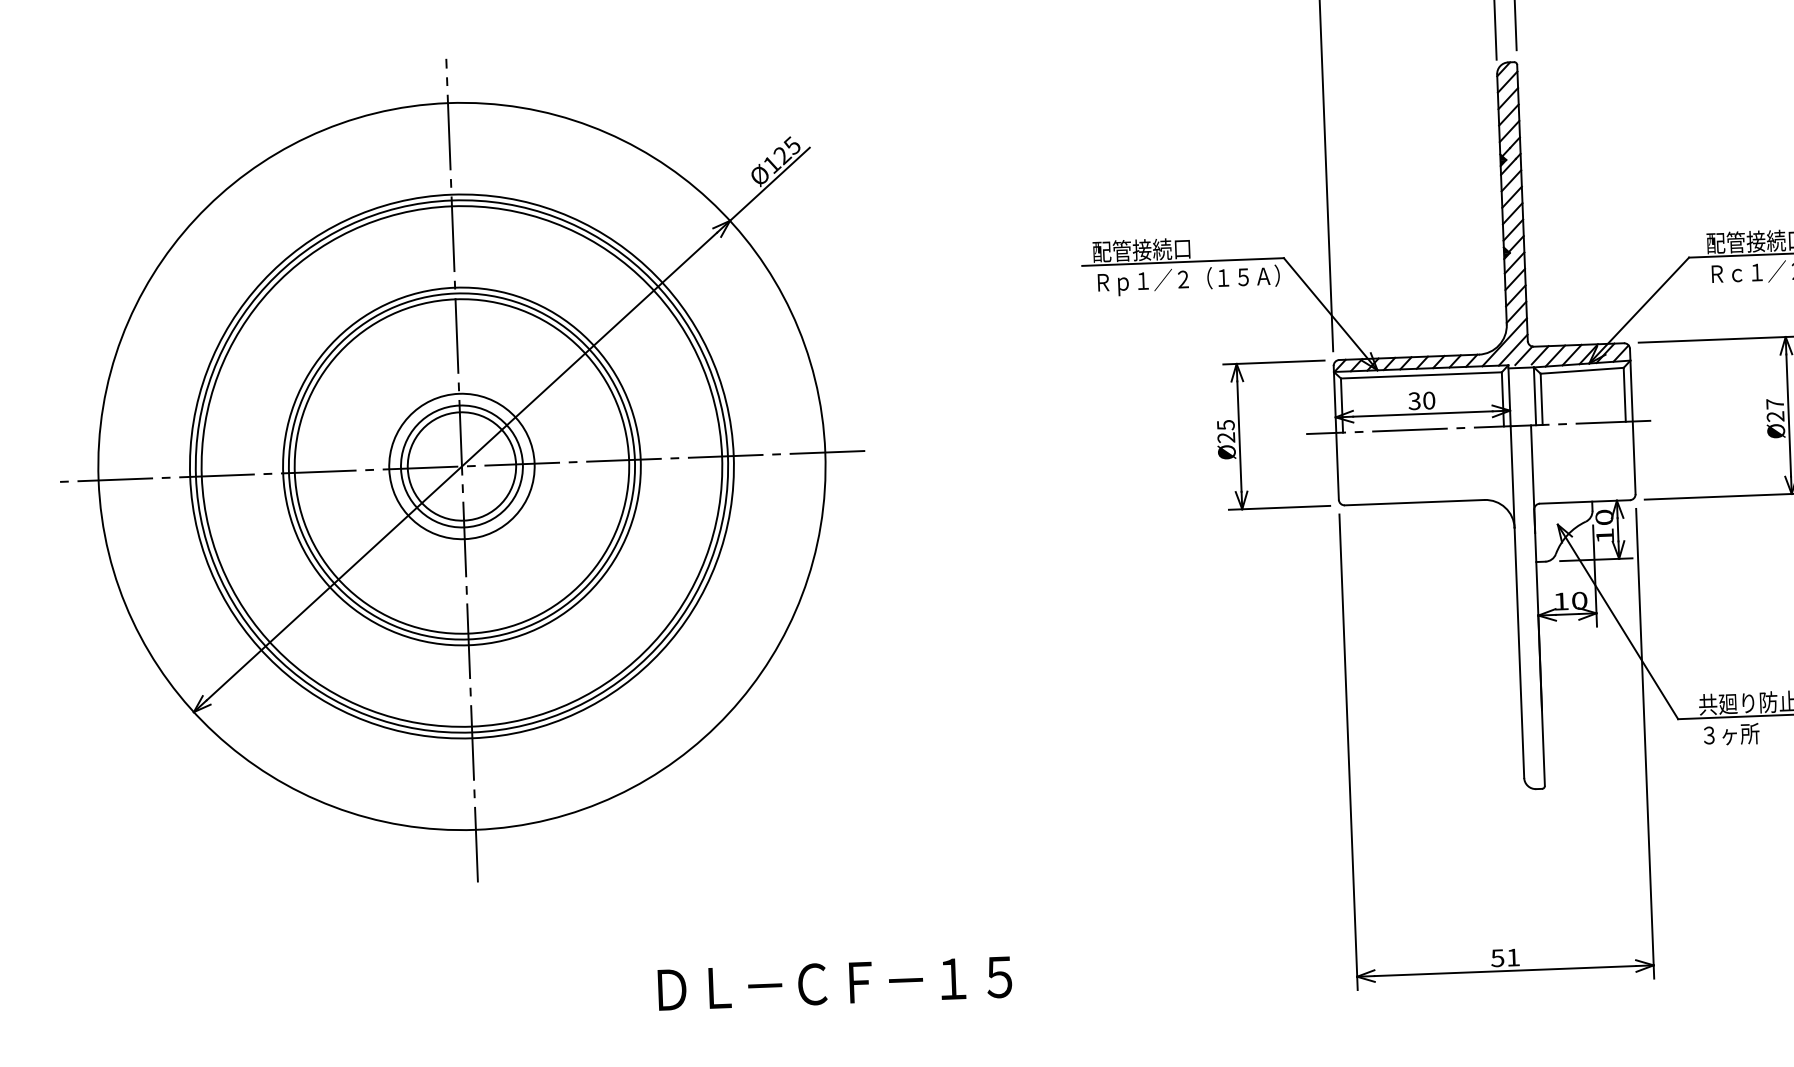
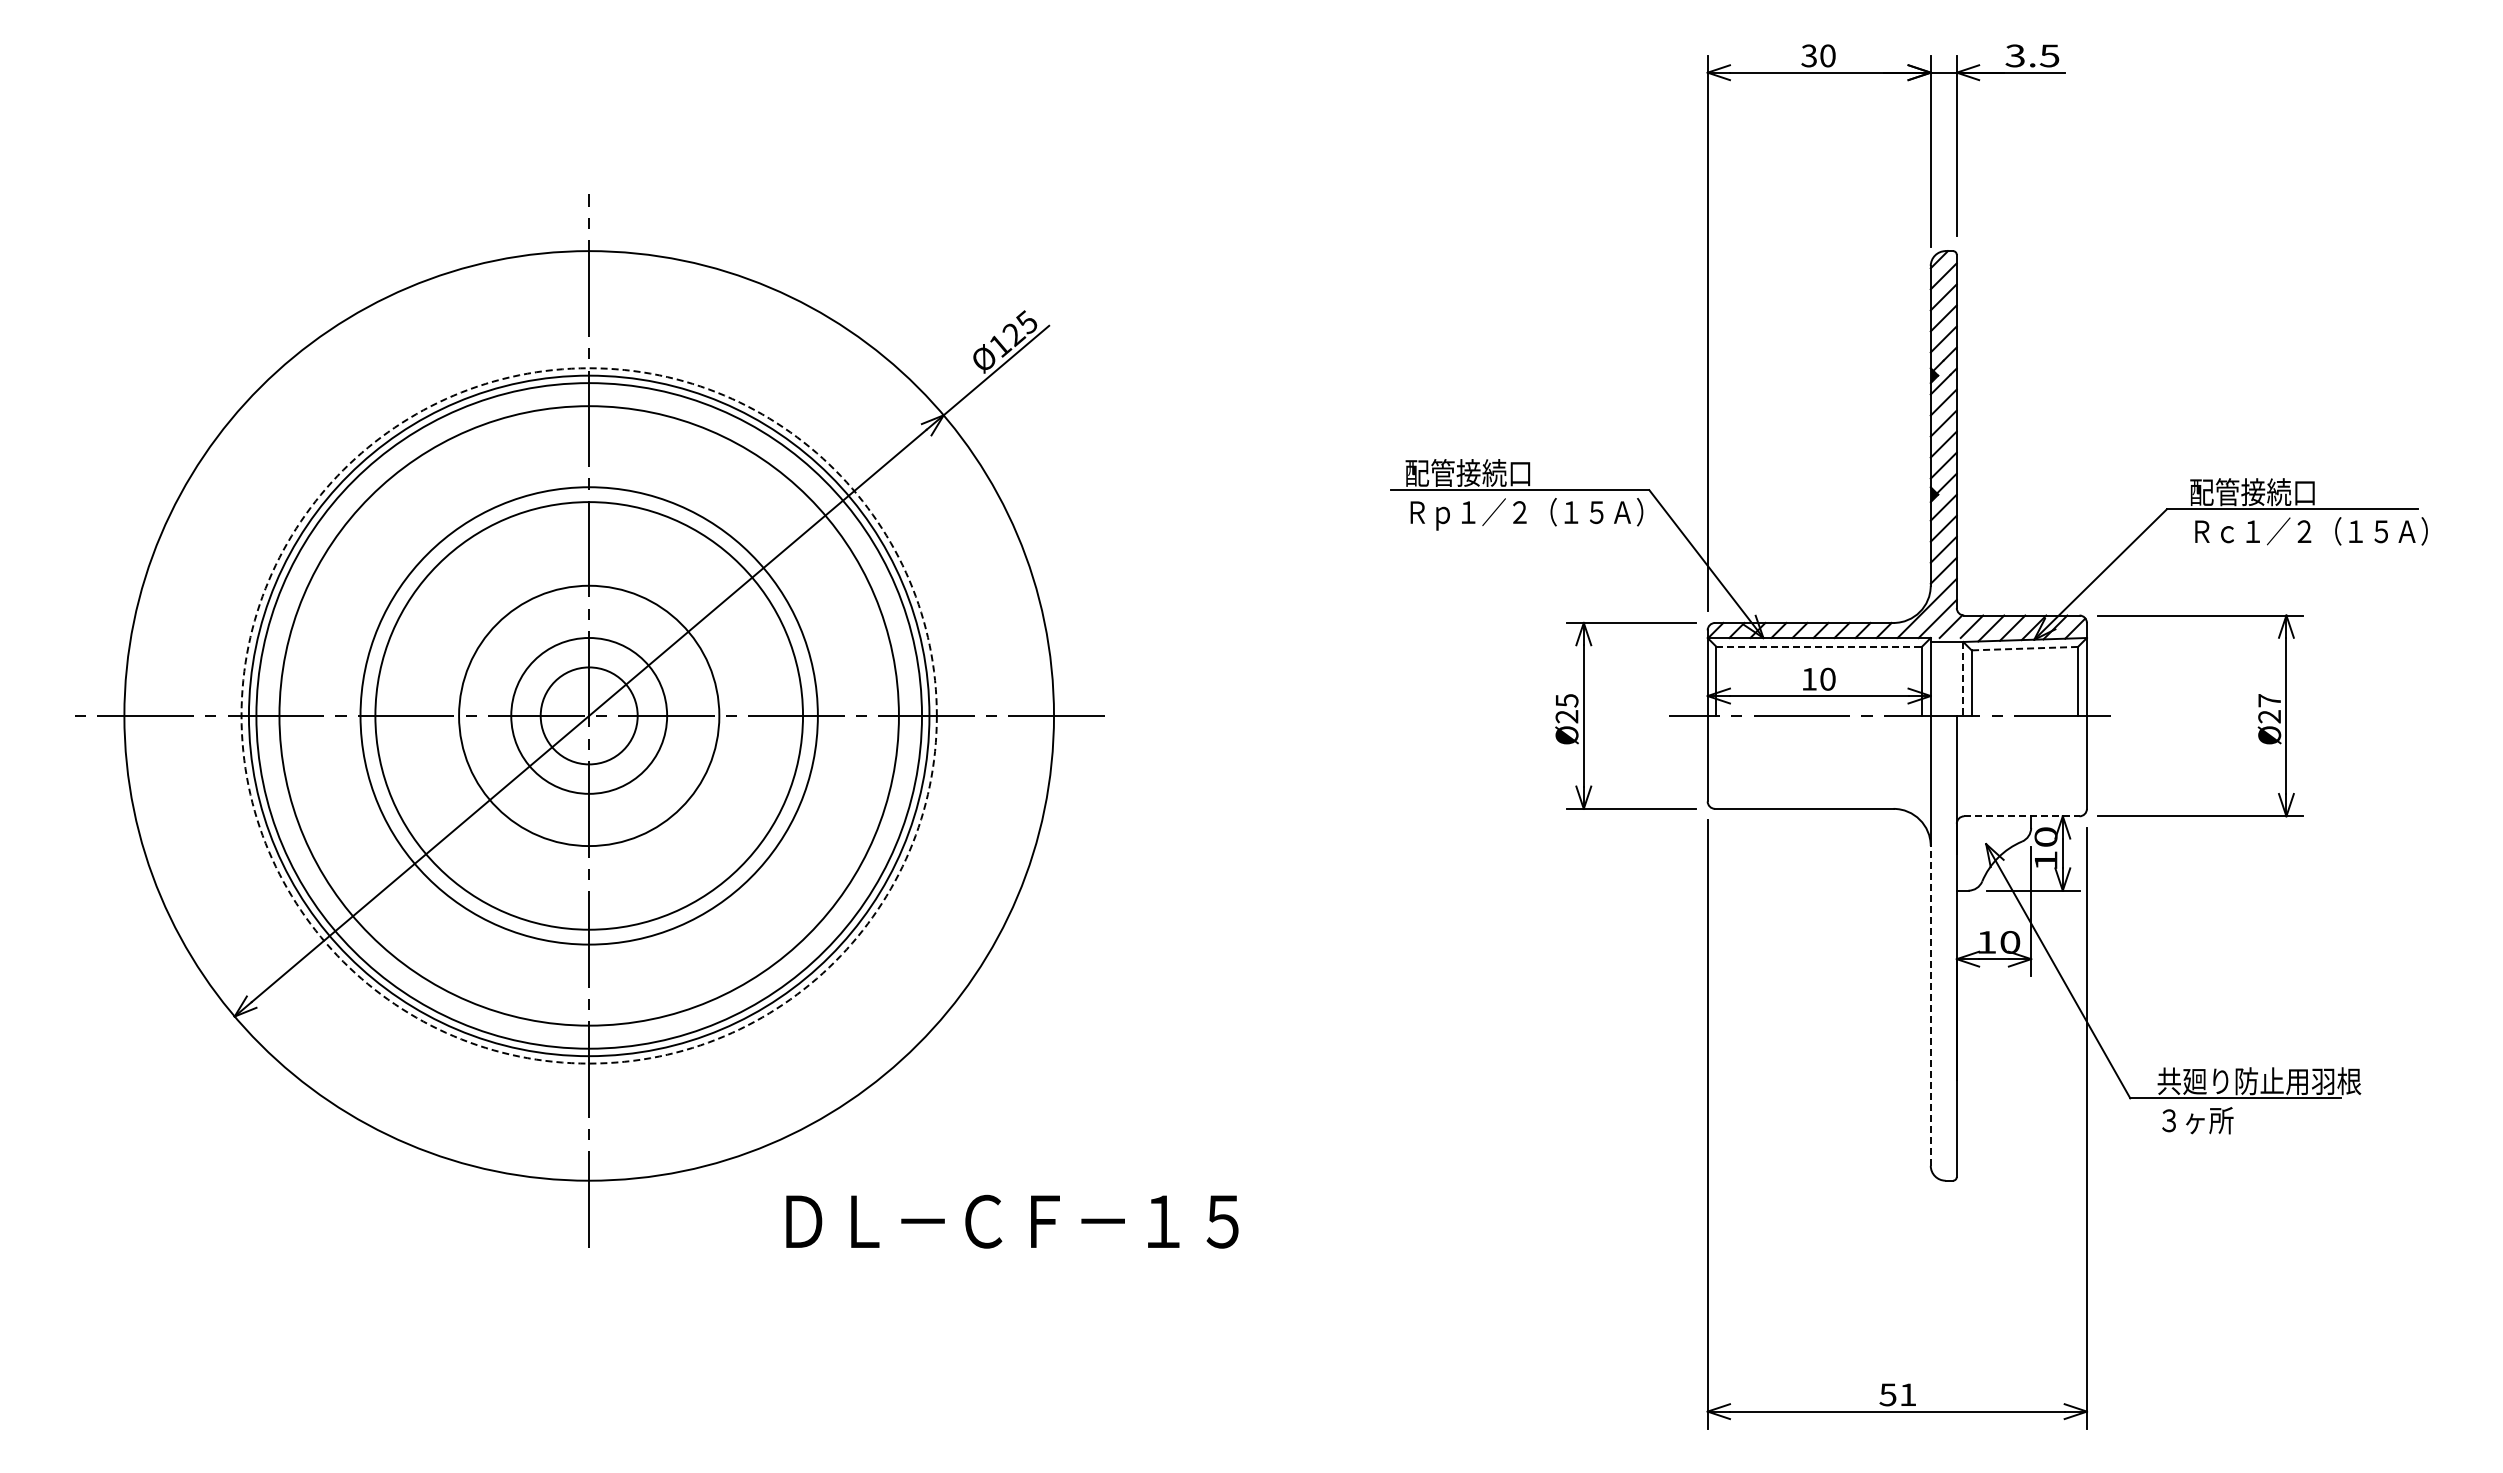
line: (1581, 370) -> (2024, 648), solid -> dashed
line: (1421, 375) -> (1819, 646), solid -> dashed
line: (1535, 395) -> (1963, 678), solid -> dashed
text: (1413, 400) -> (1808, 678), 30 -> 10
circle: (461, 466) -> (588, 715), size x0.7
circle: (461, 466) -> (588, 715), size x1.4
circle: (461, 466) -> (588, 715), solid -> dashed
circle: (462, 466) -> (589, 715), size x1.4
line: (1584, 502) -> (2021, 816), solid -> dashed
line: (1519, 652) -> (1930, 1005), solid -> dashed
text: (835, 983) -> (1012, 1221), moved

